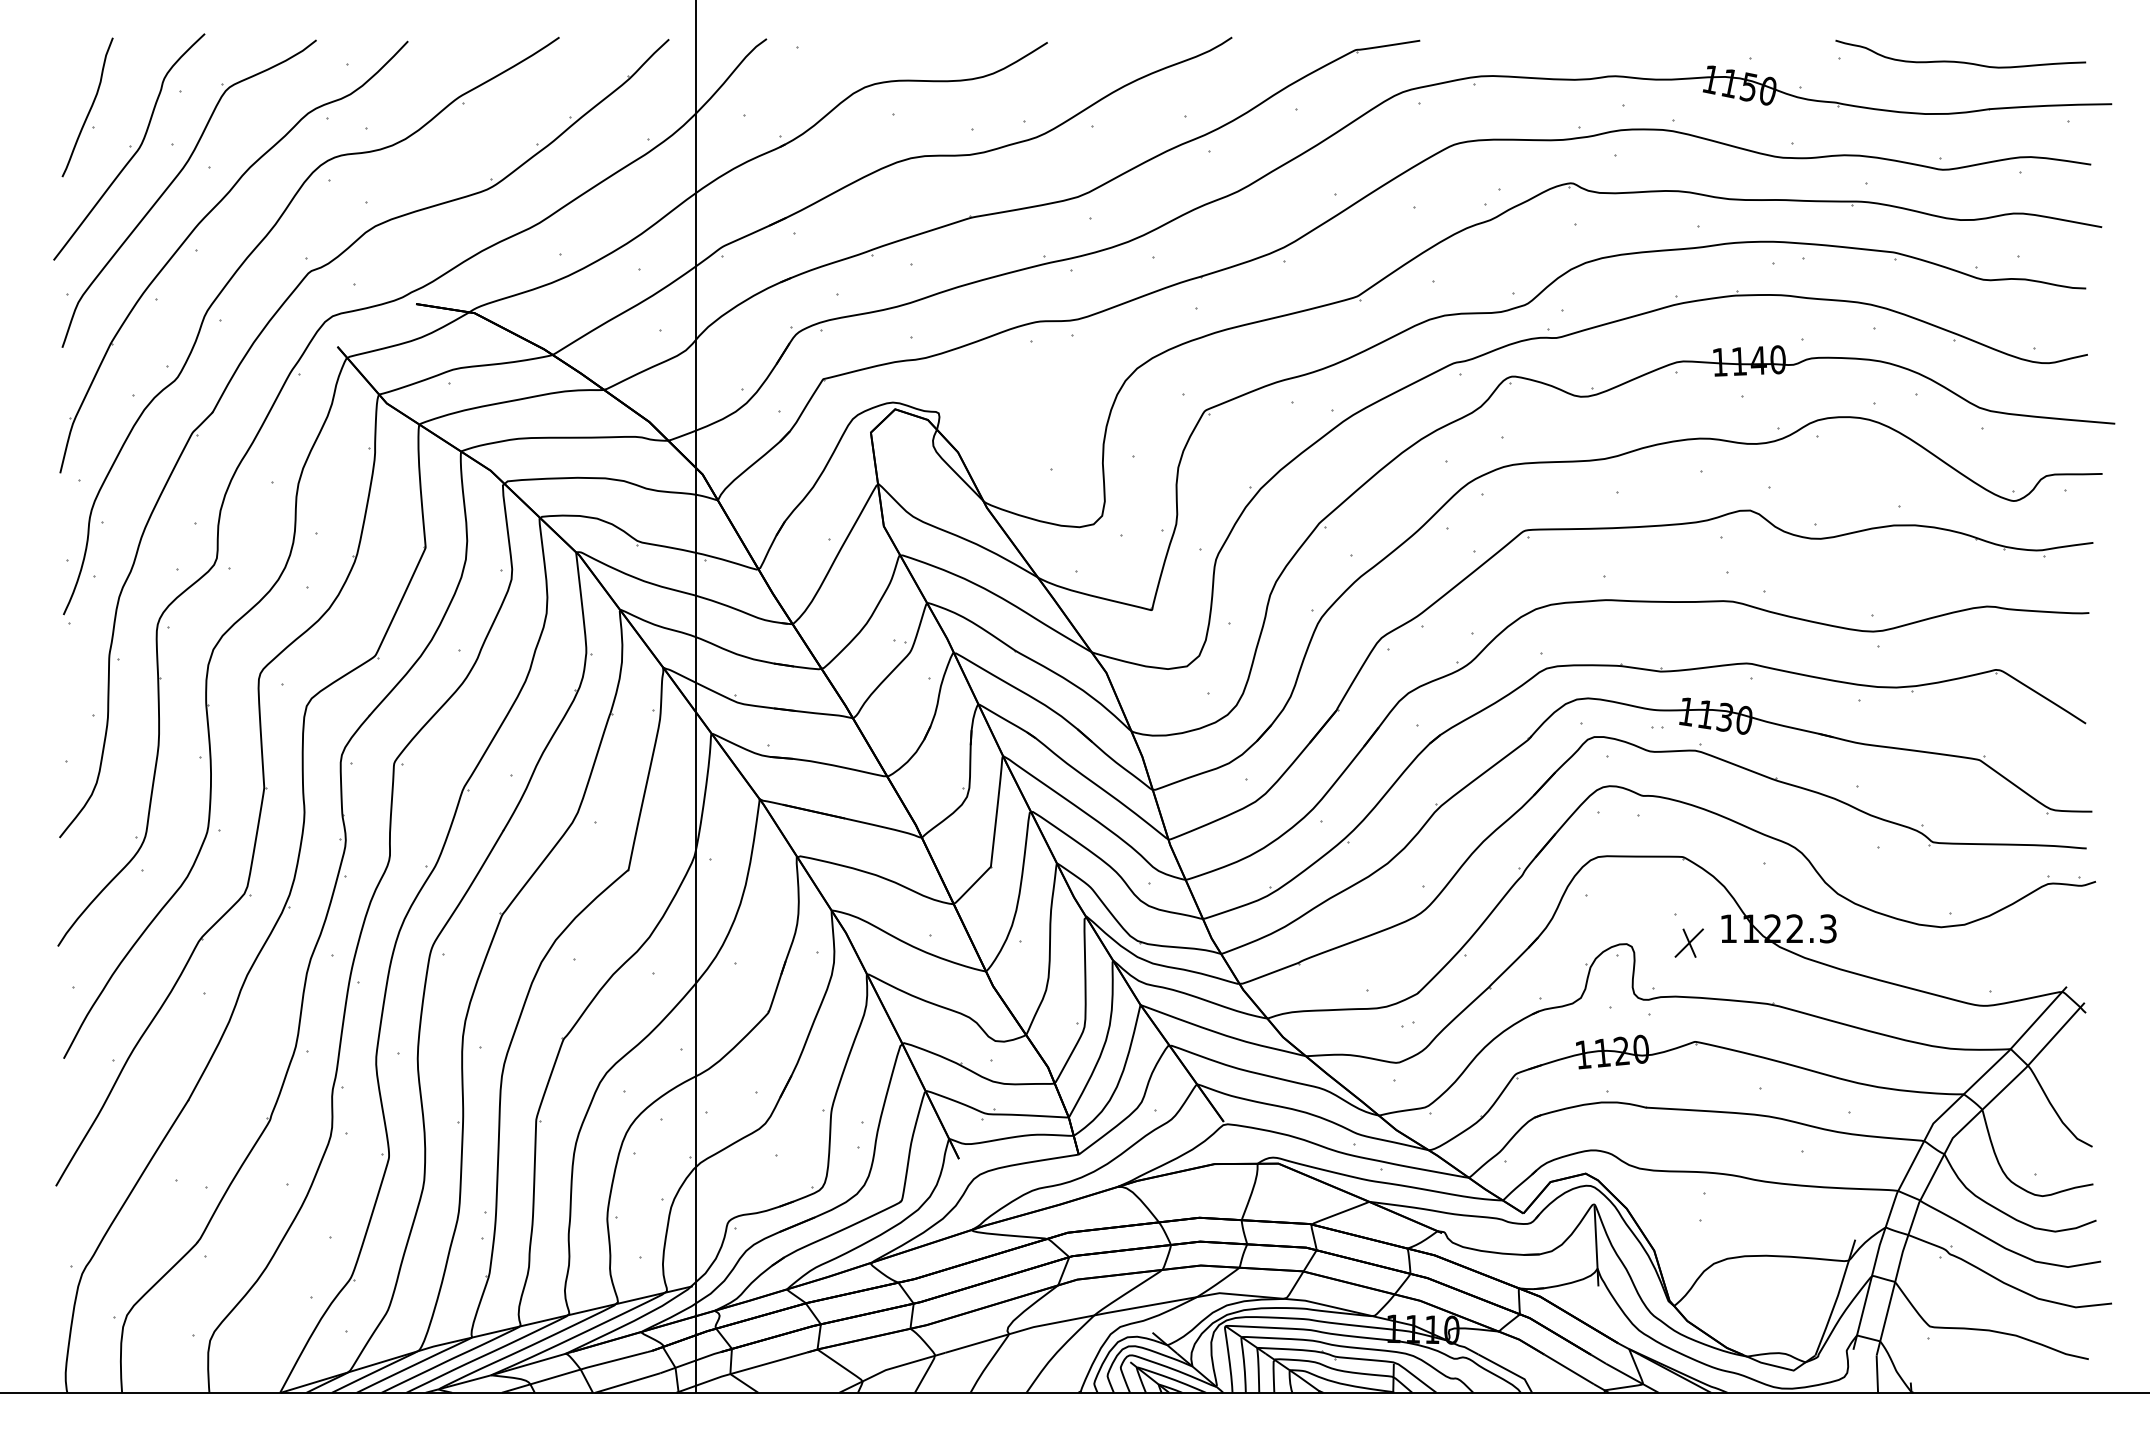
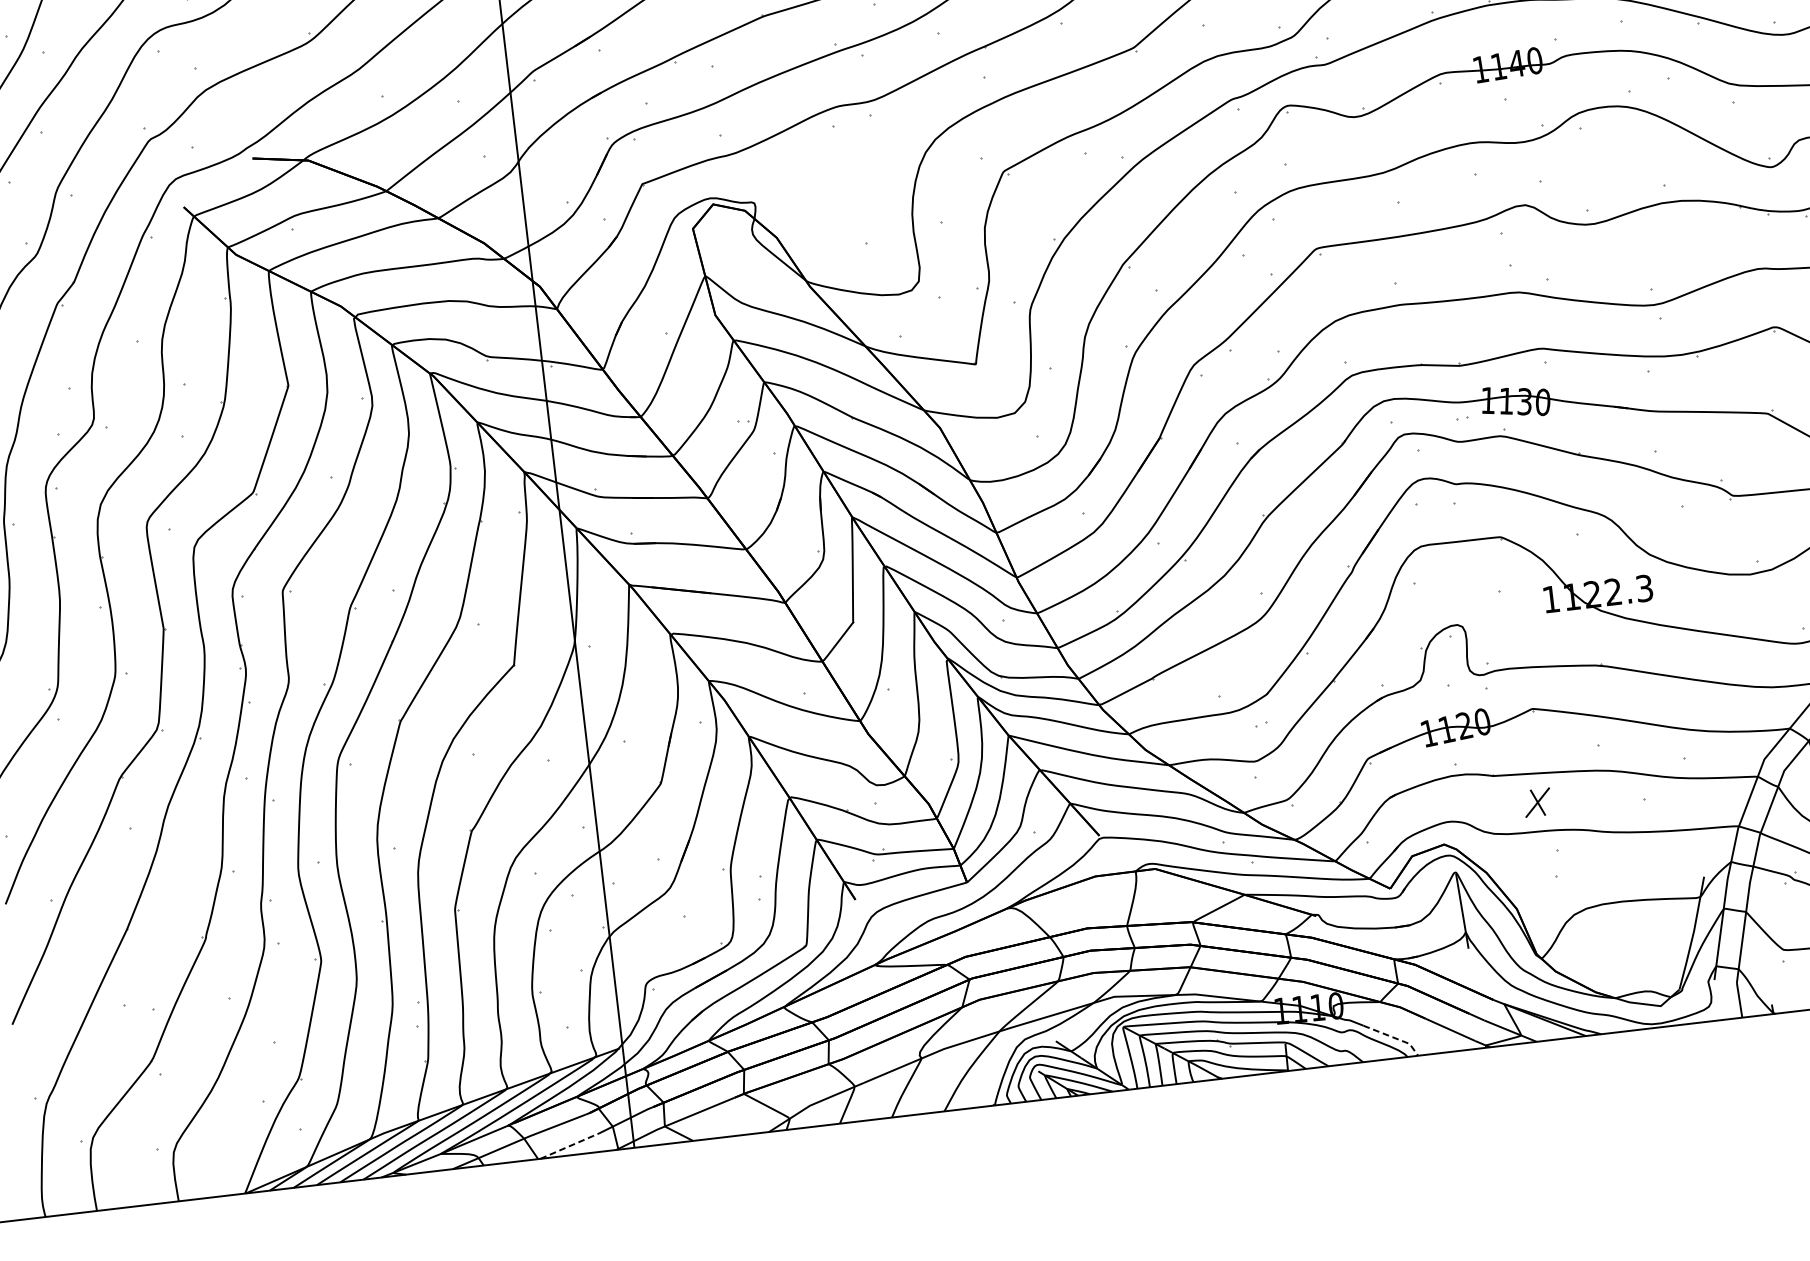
part: (1688, 942) -> (1536, 802), moved
line: (1508, 1370) -> (1393, 1037), solid -> dashed
line: (627, 1383) -> (569, 1146), solid -> dashed

